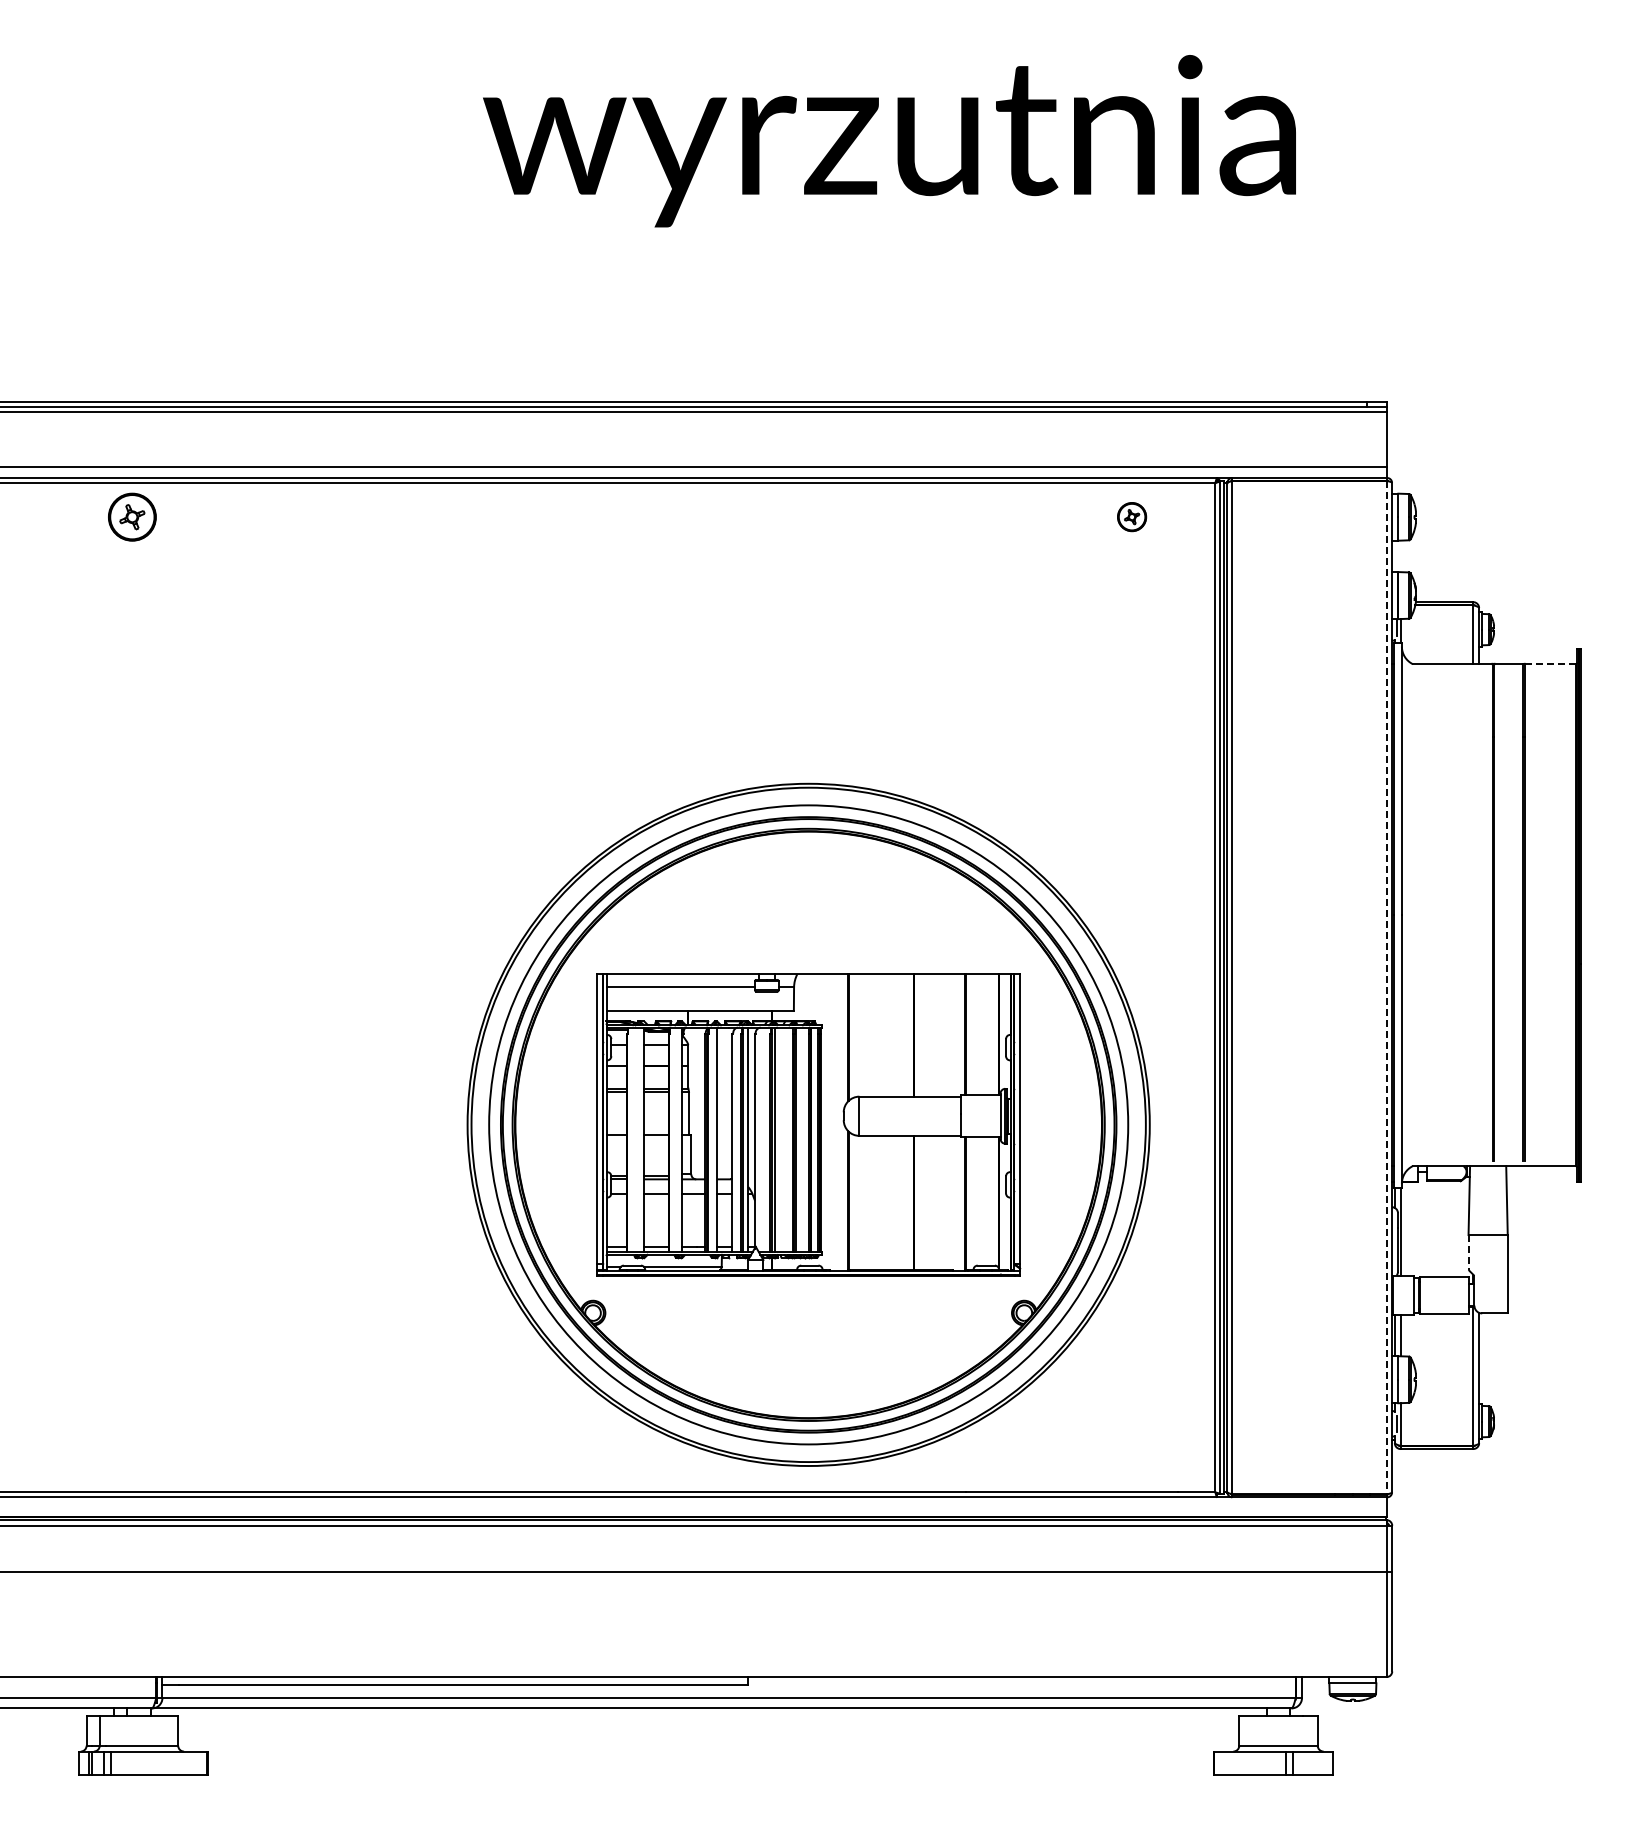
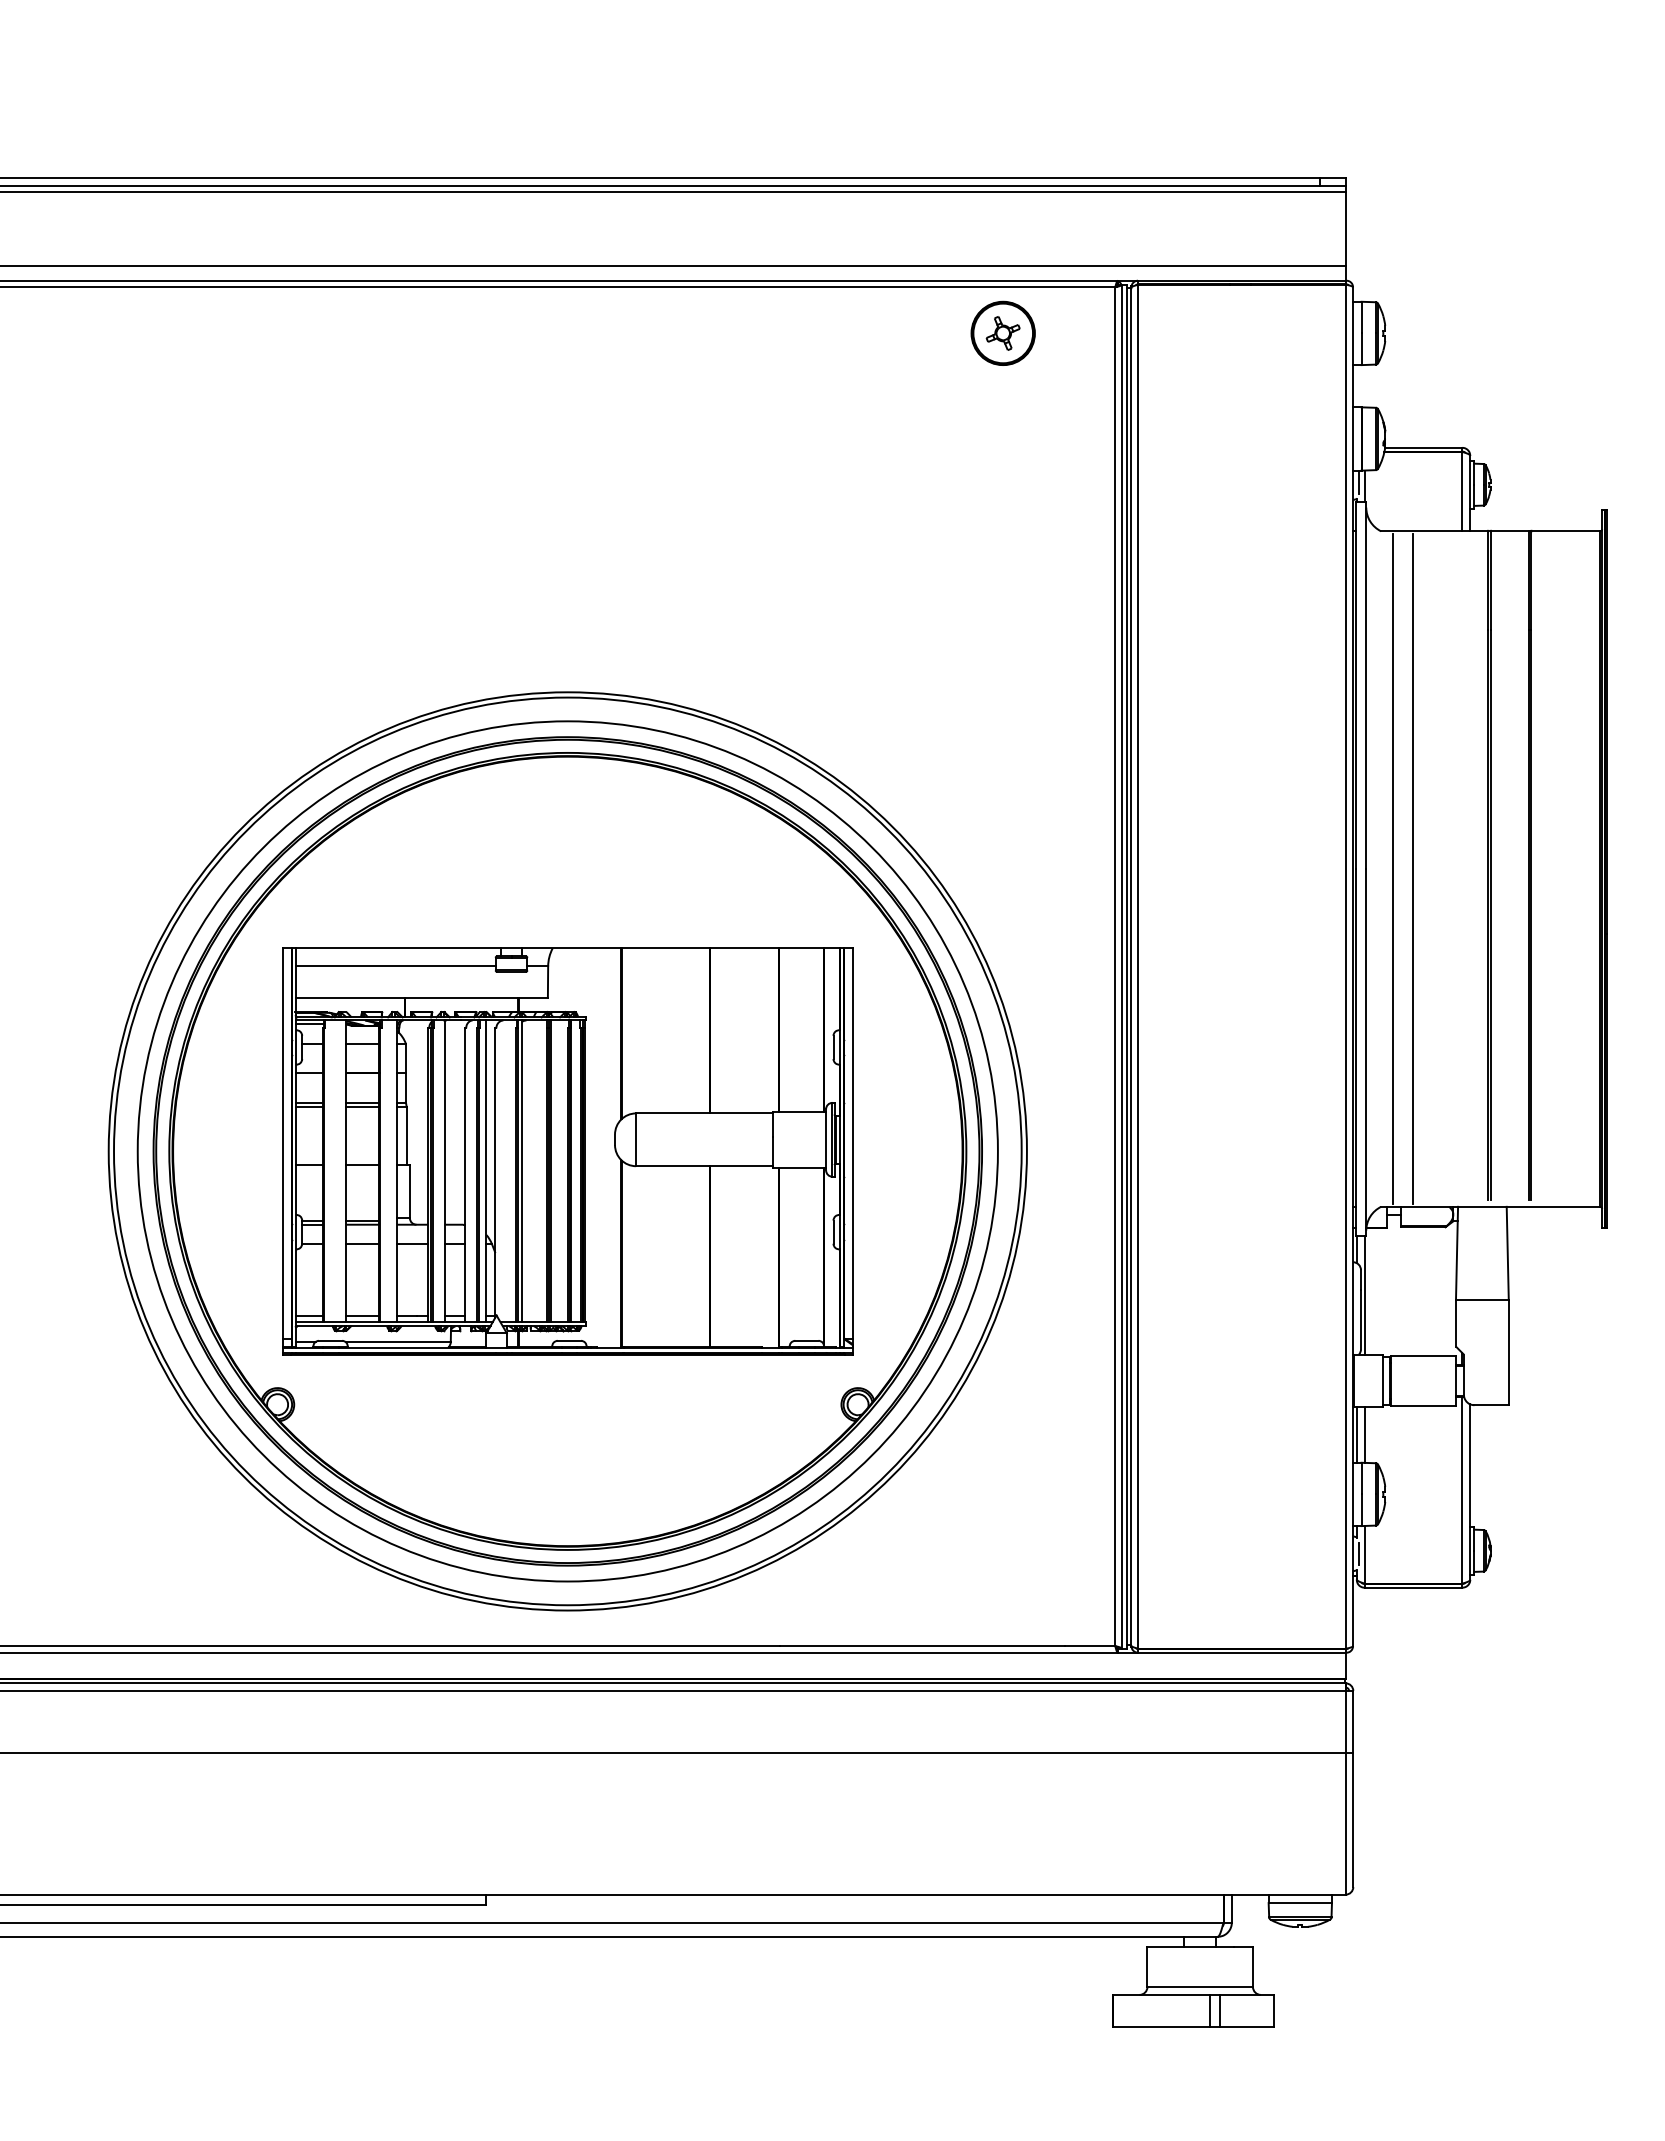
part: (1131, 516) -> (1002, 332), size x1.67
line: (1549, 664) -> (1564, 531), dashed -> solid
line: (1421, 915) -> (1392, 869), added
line: (1436, 915) -> (1412, 869), added
line: (1387, 987) -> (1346, 966), dashed -> solid
line: (1468, 1253) -> (1455, 1324), dashed -> solid

